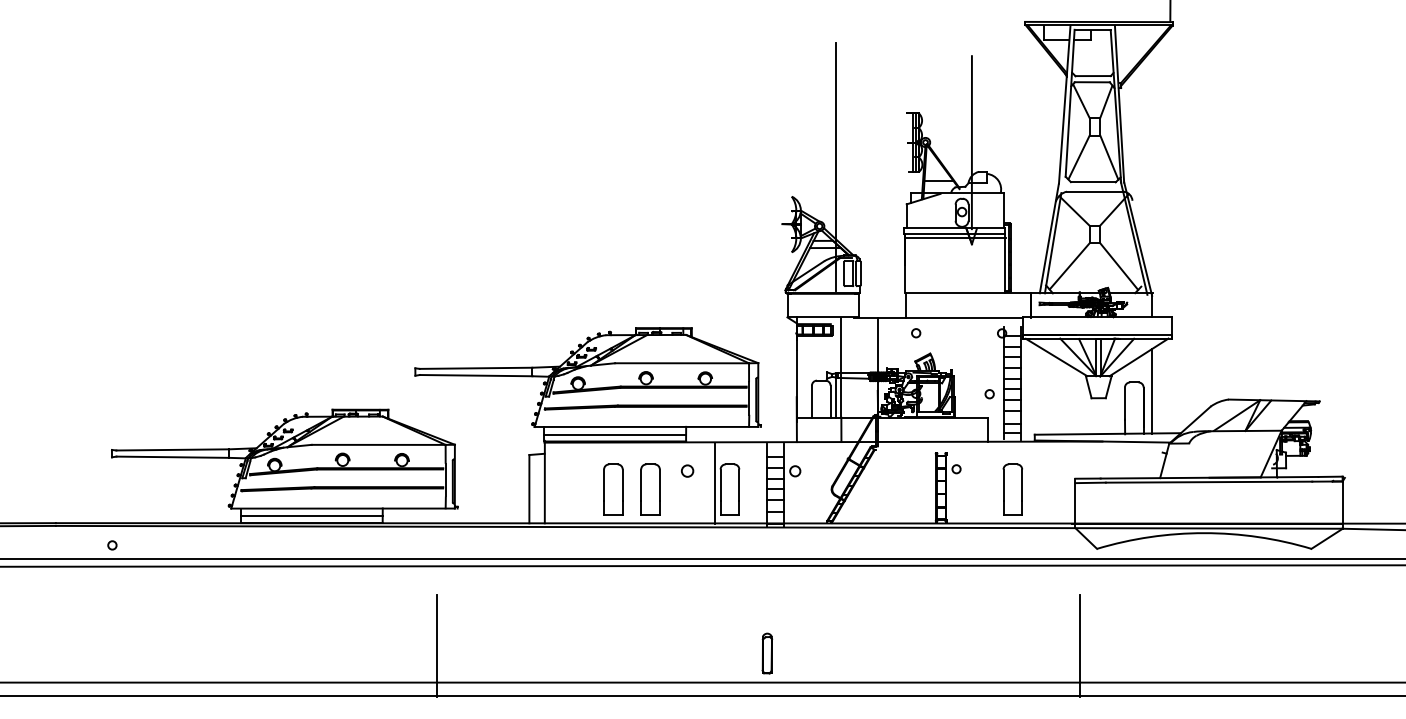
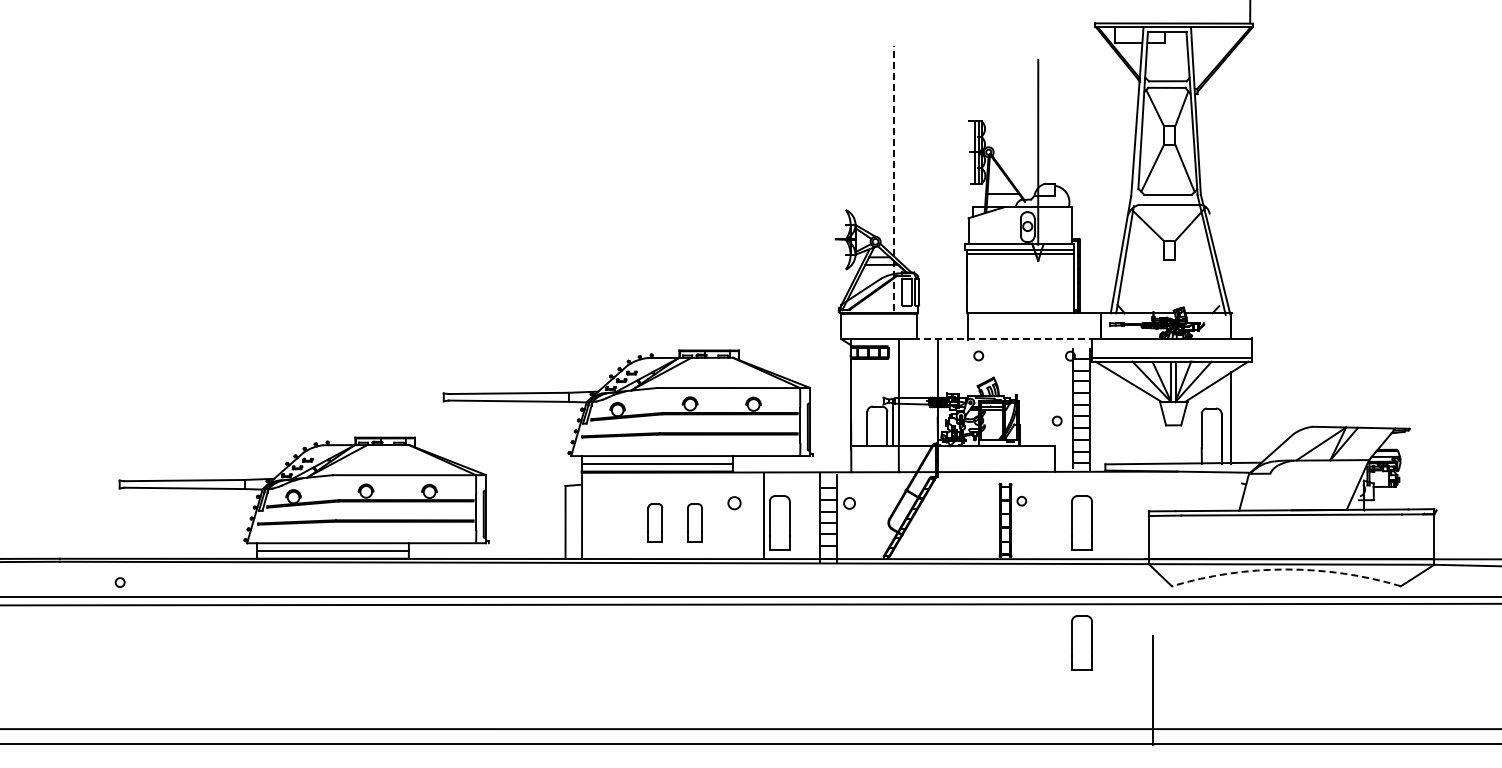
line: (836, 166) -> (893, 177), solid -> dashed
line: (1069, 266) -> (1142, 284), removed
line: (1119, 266) -> (1195, 284), removed
line: (939, 317) -> (1003, 339), solid -> dashed
part: (613, 489) -> (655, 522), size x0.7
part: (650, 489) -> (694, 522), size x0.7
arc: (1204, 533) -> (1286, 569), solid -> dashed
part: (1012, 601) -> (1081, 642), added
line: (437, 645) -> (467, 689), removed
part: (767, 653) -> (819, 698), removed

